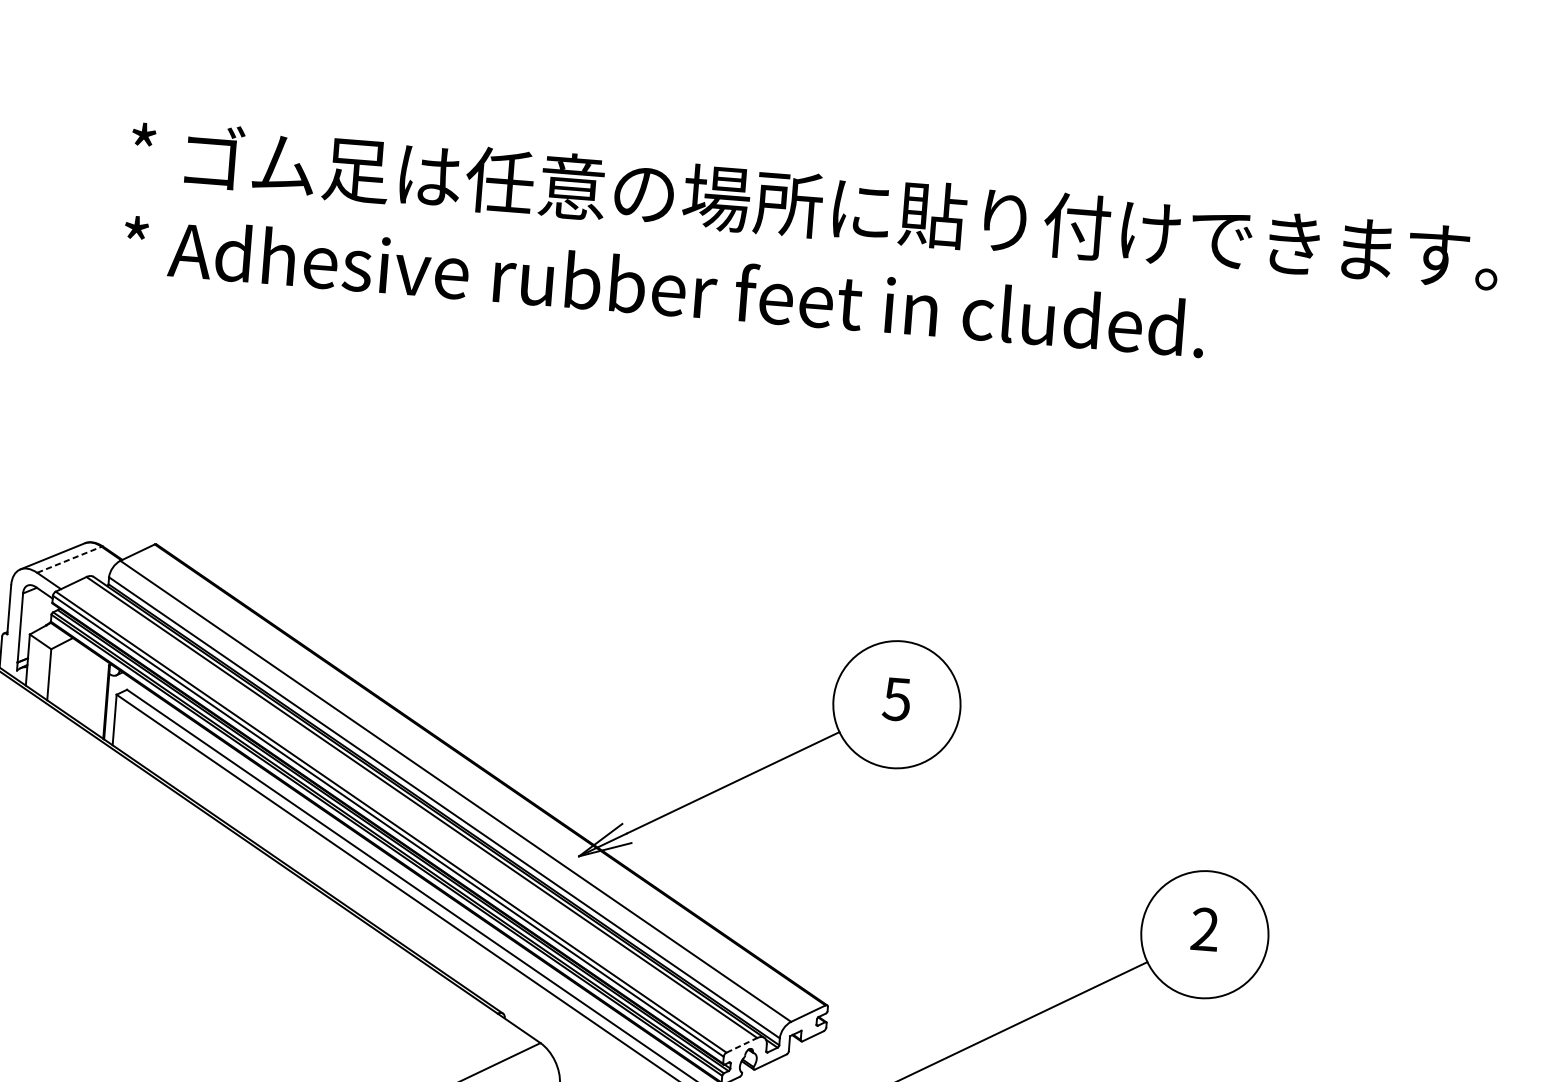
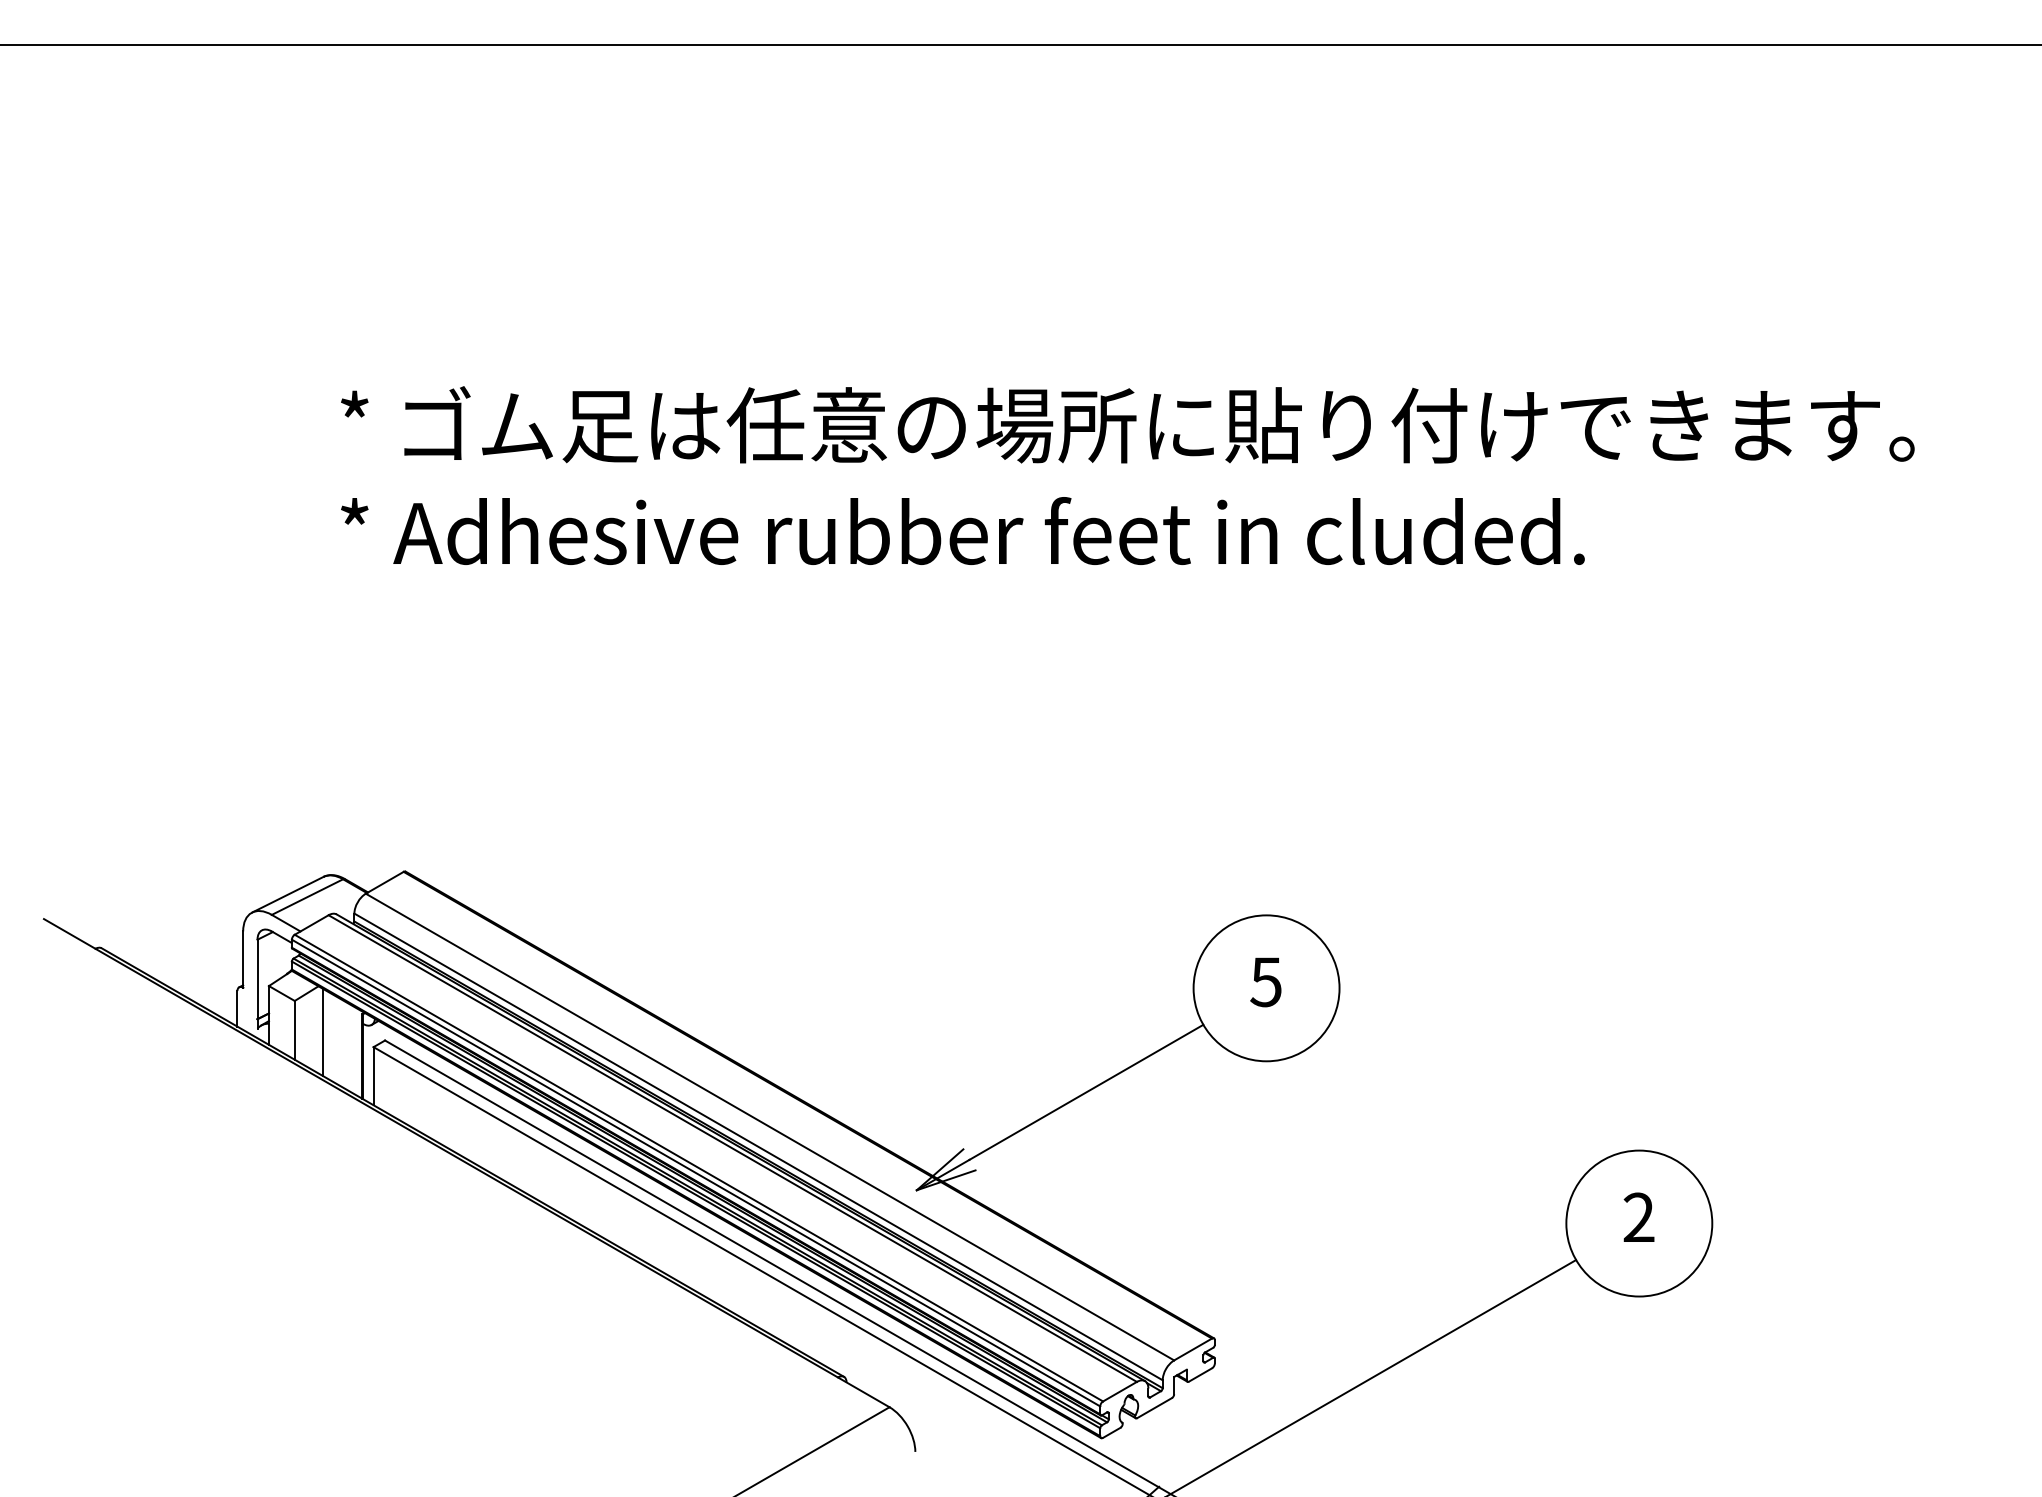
line: (69, 560) -> (307, 897), dashed -> solid
line: (74, 678) -> (323, 1032), added
line: (742, 1045) -> (1120, 1391), dashed -> solid

